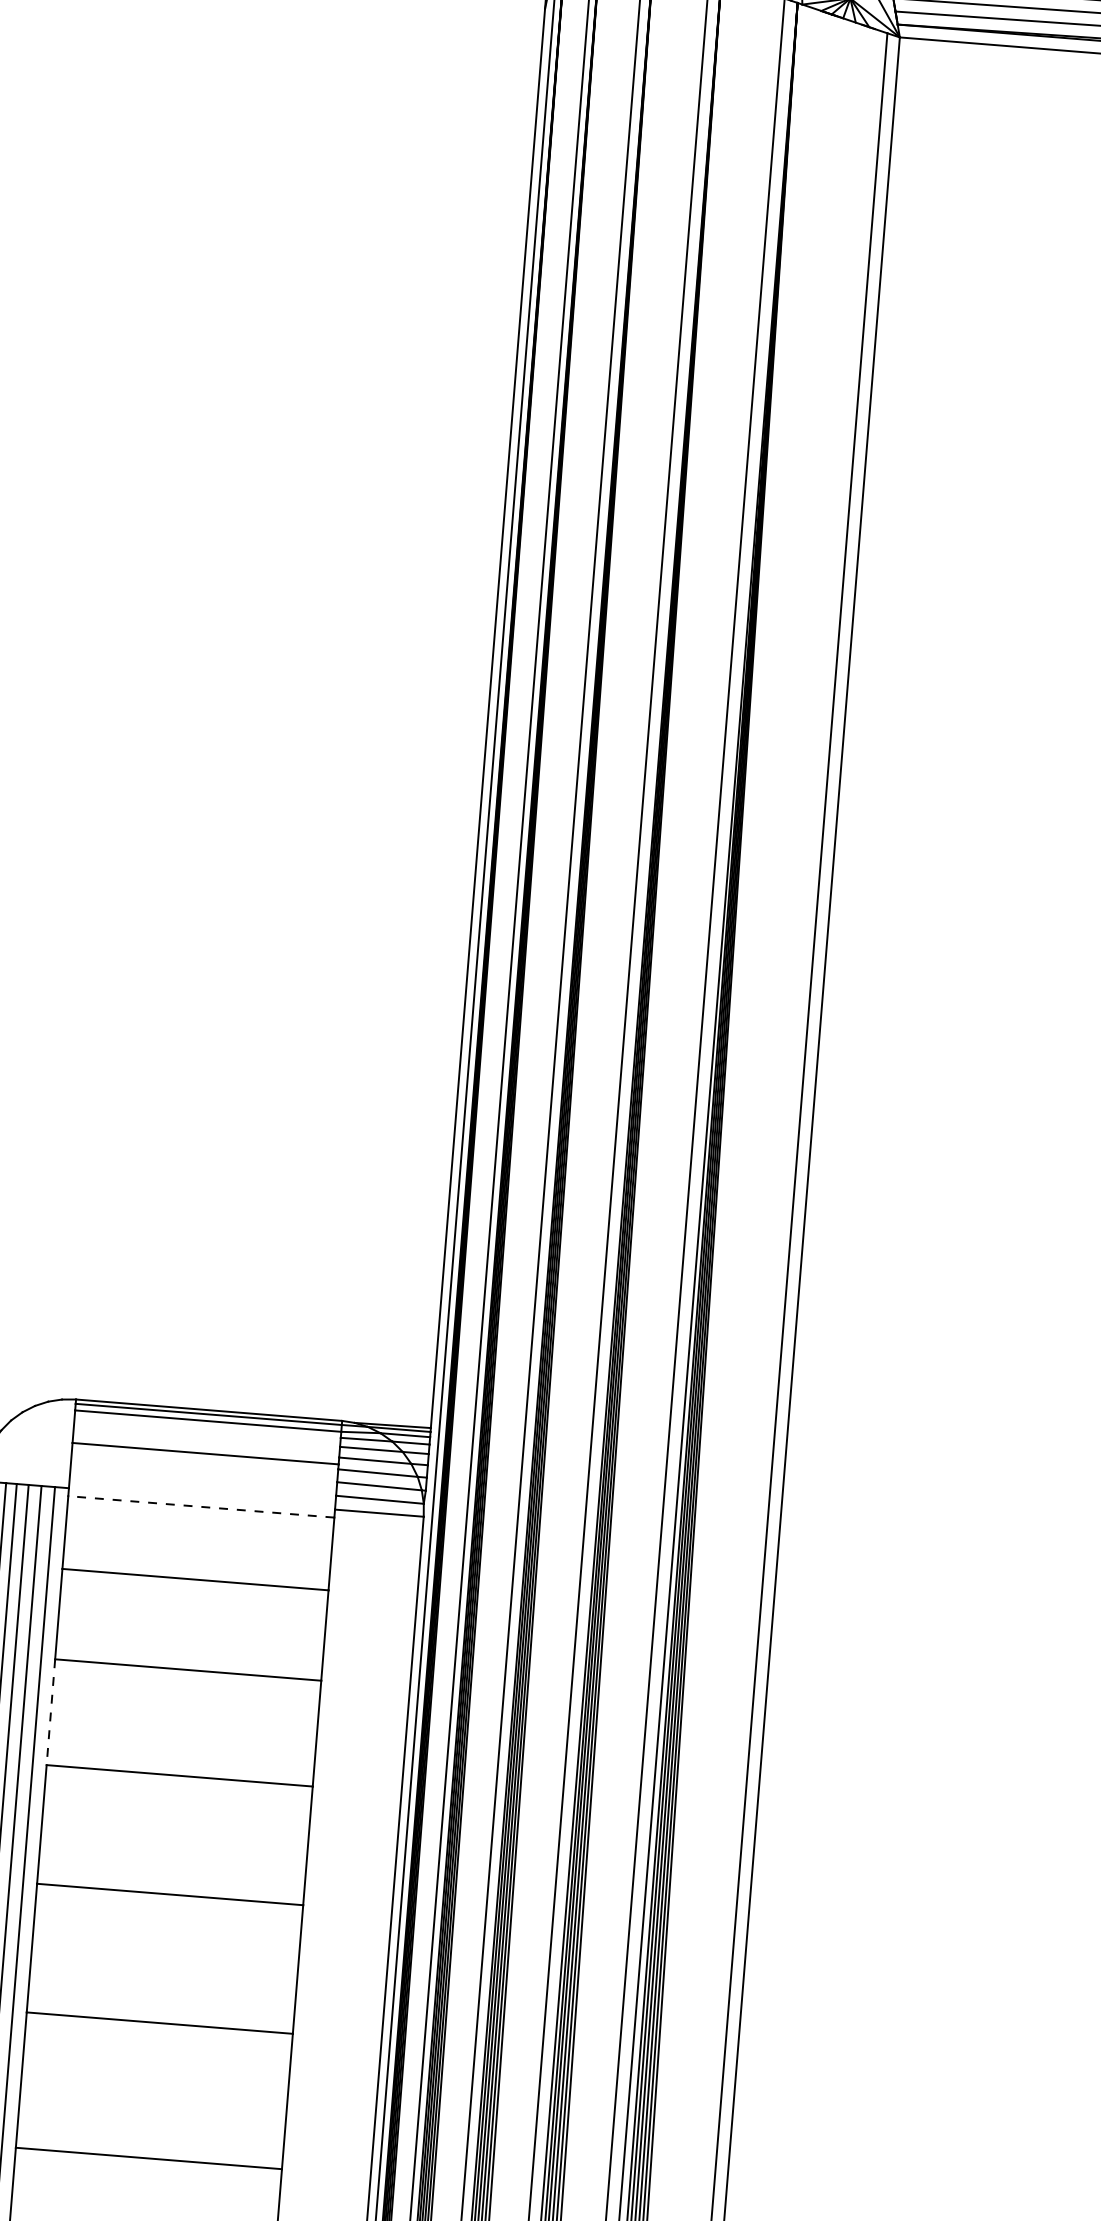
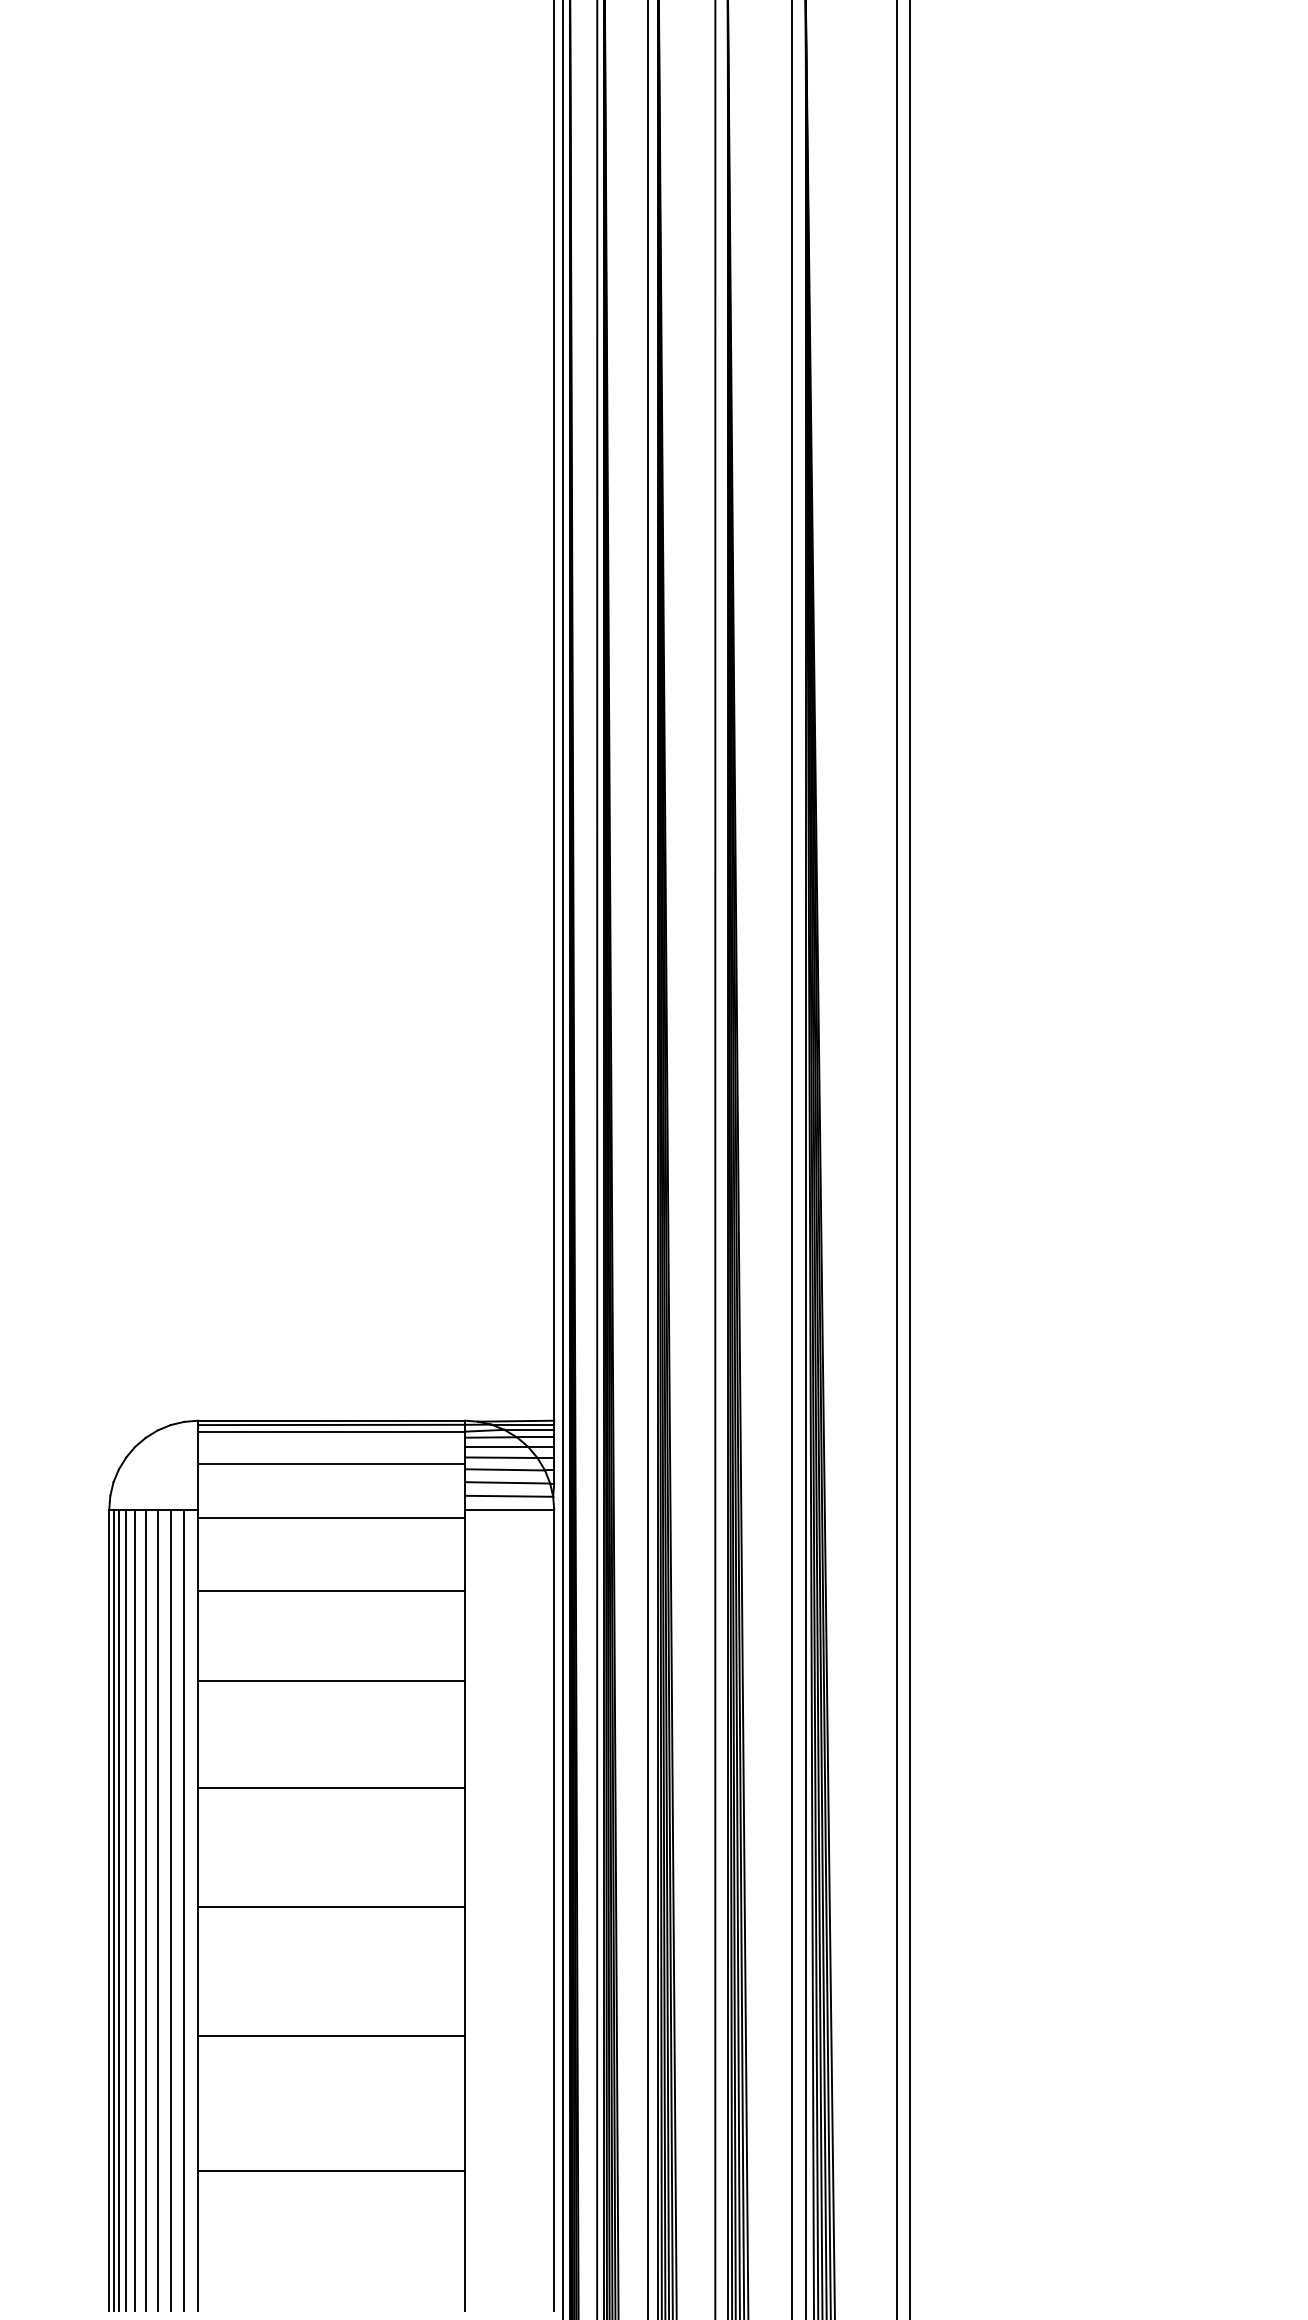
line: (201, 1506) -> (331, 1517), dashed -> solid
line: (51, 1712) -> (198, 1734), dashed -> solid

